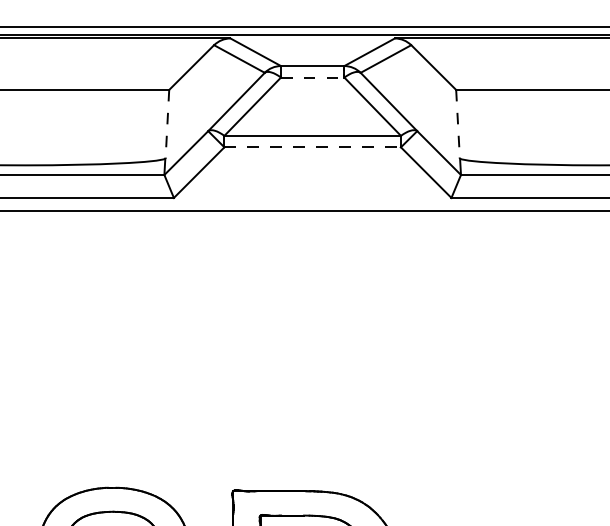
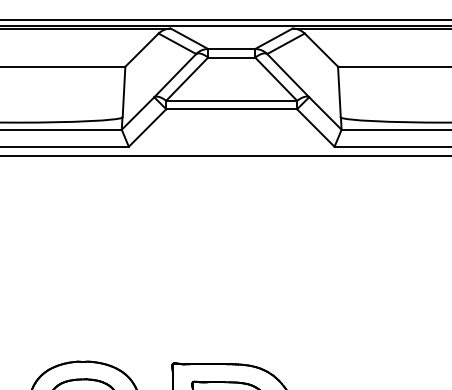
line: (312, 77) -> (231, 57), dashed -> solid
line: (167, 123) -> (124, 91), dashed -> solid
line: (458, 123) -> (339, 91), dashed -> solid
line: (313, 147) -> (232, 109), dashed -> solid

